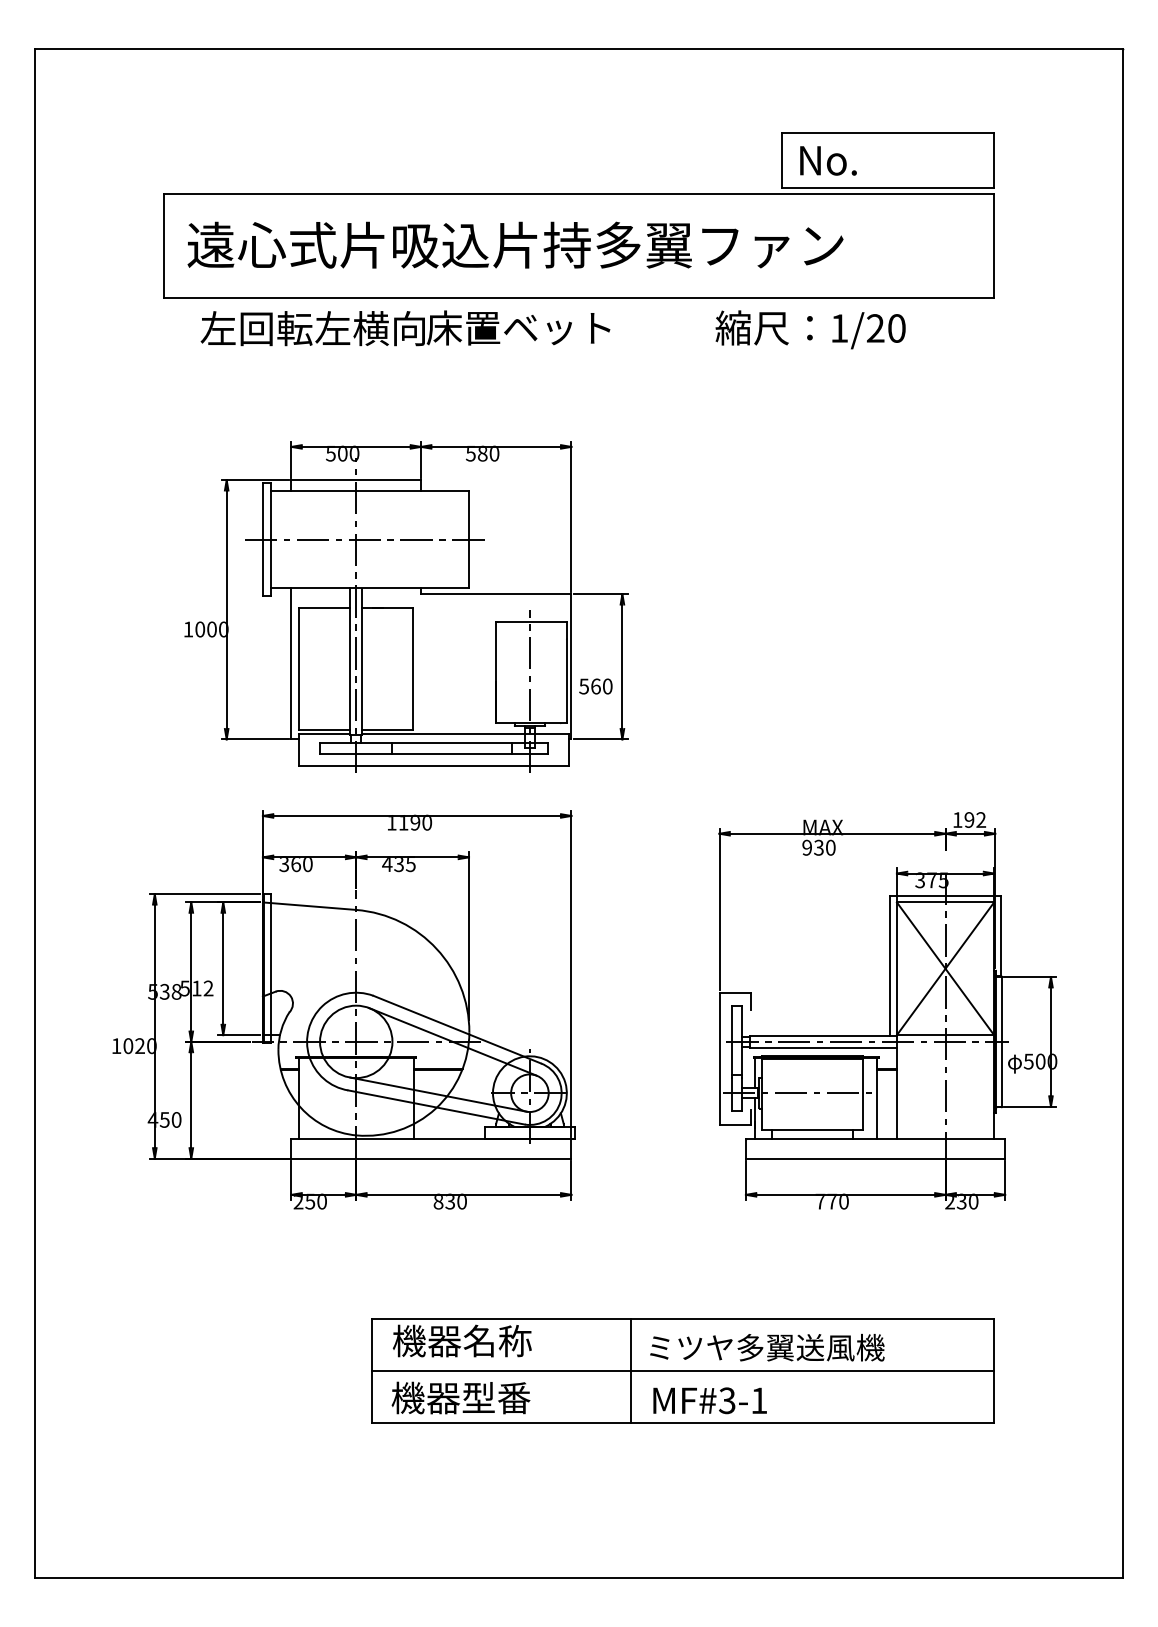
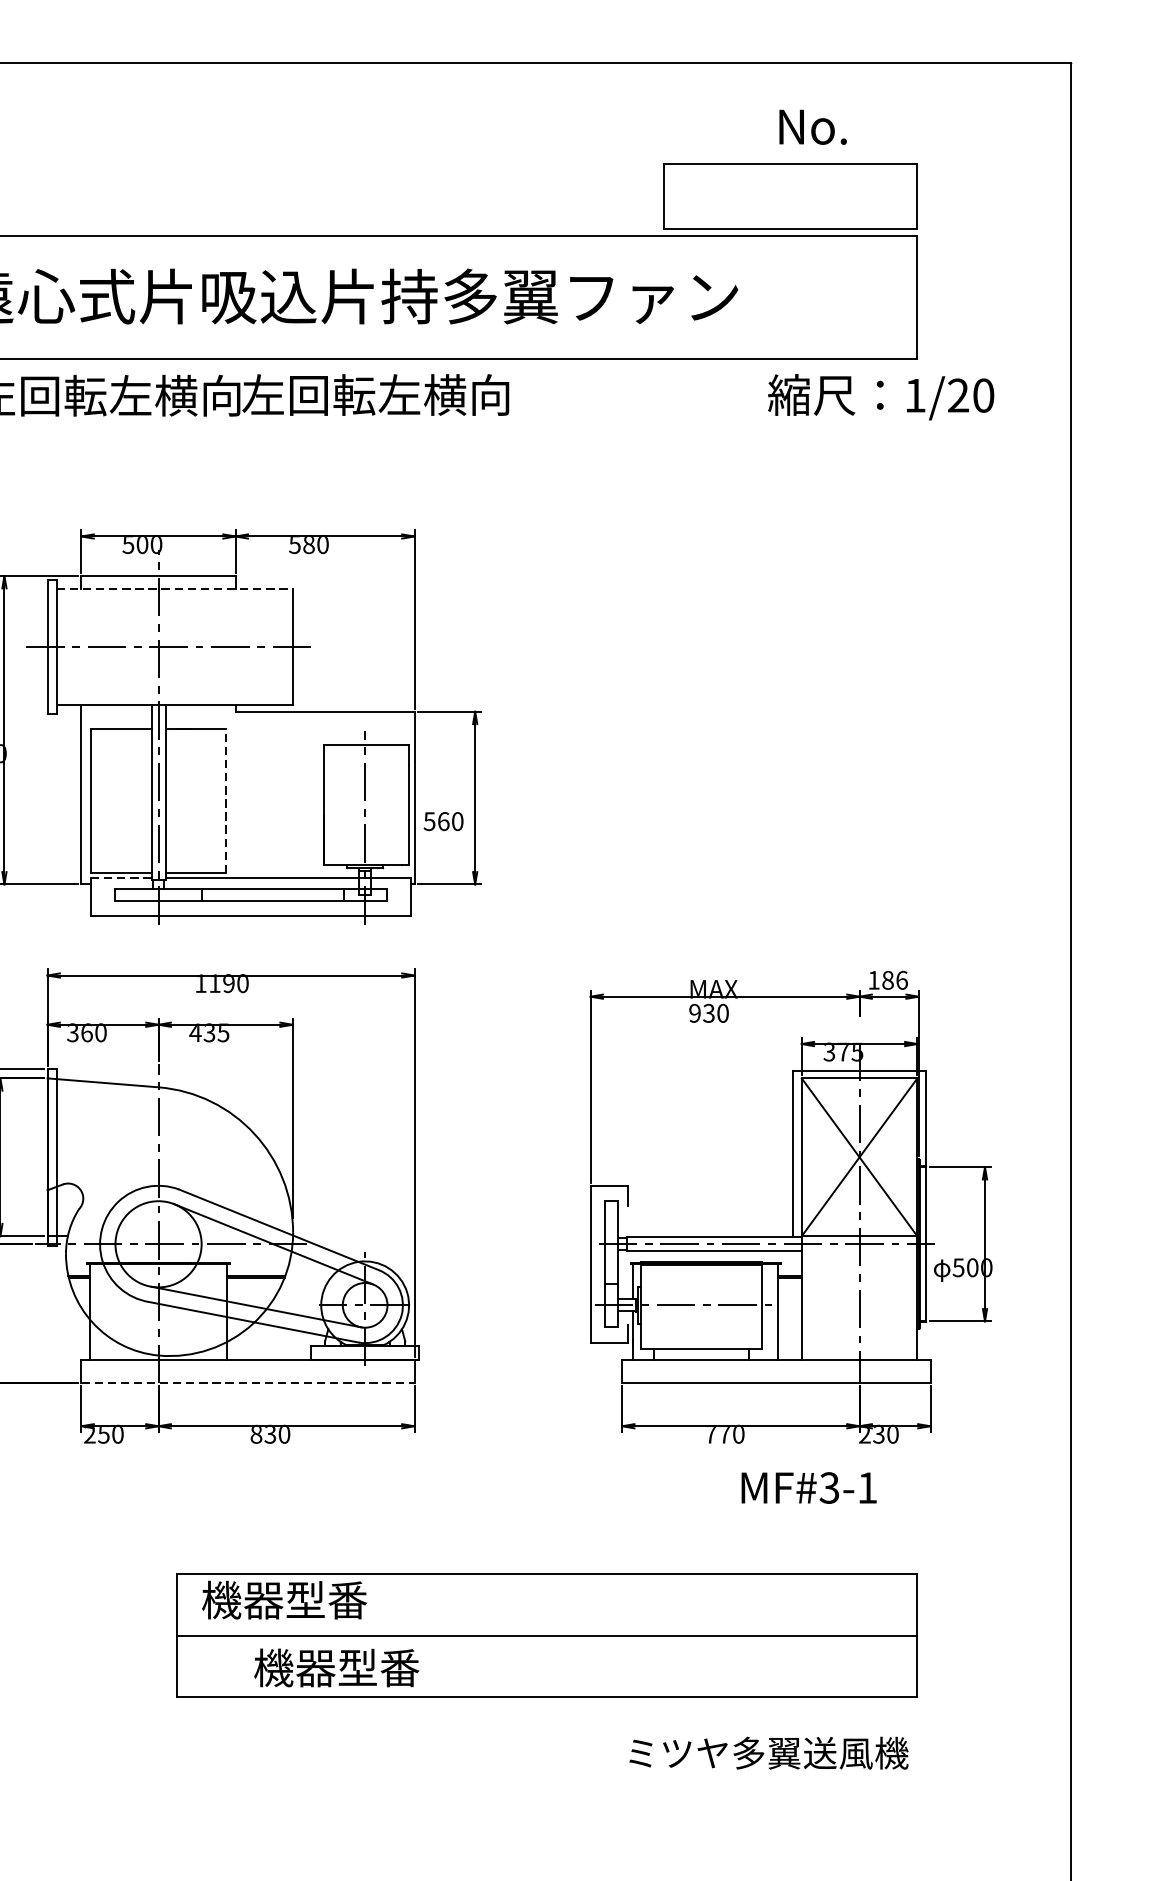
text: (828, 160) -> (813, 126), moved
text: (538, 327) -> (375, 394), 床置ベット -> 左回転左横向
text: (810, 329) -> (880, 396), moved
line: (370, 491) -> (175, 589), solid -> dashed
line: (413, 669) -> (226, 801), solid -> dashed
line: (324, 734) -> (120, 878), solid -> dashed
text: (975, 819) -> (895, 979), 192 -> 186
line: (431, 1158) -> (248, 1383), solid -> dashed
text: (497, 1340) -> (326, 1599), 機器名称 -> 機器型番
text: (767, 1347) -> (769, 1752), moved
line: (630, 1370) -> (484, 1635), removed
text: (460, 1397) -> (336, 1667), moved
text: (709, 1400) -> (808, 1487), moved

